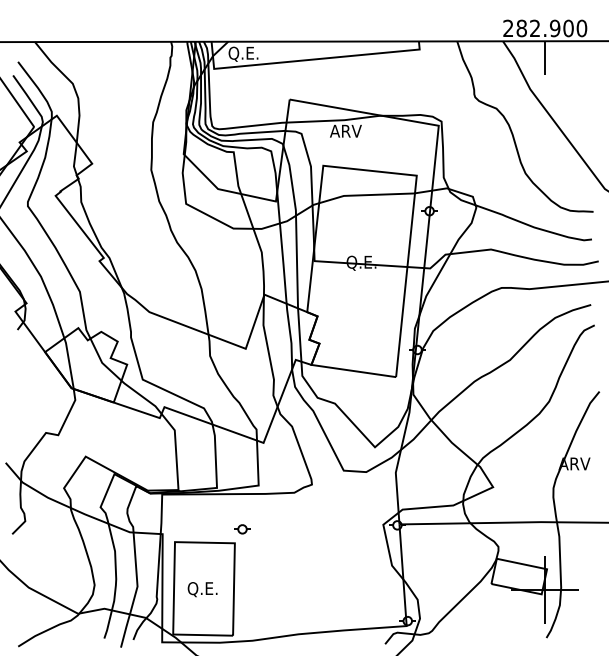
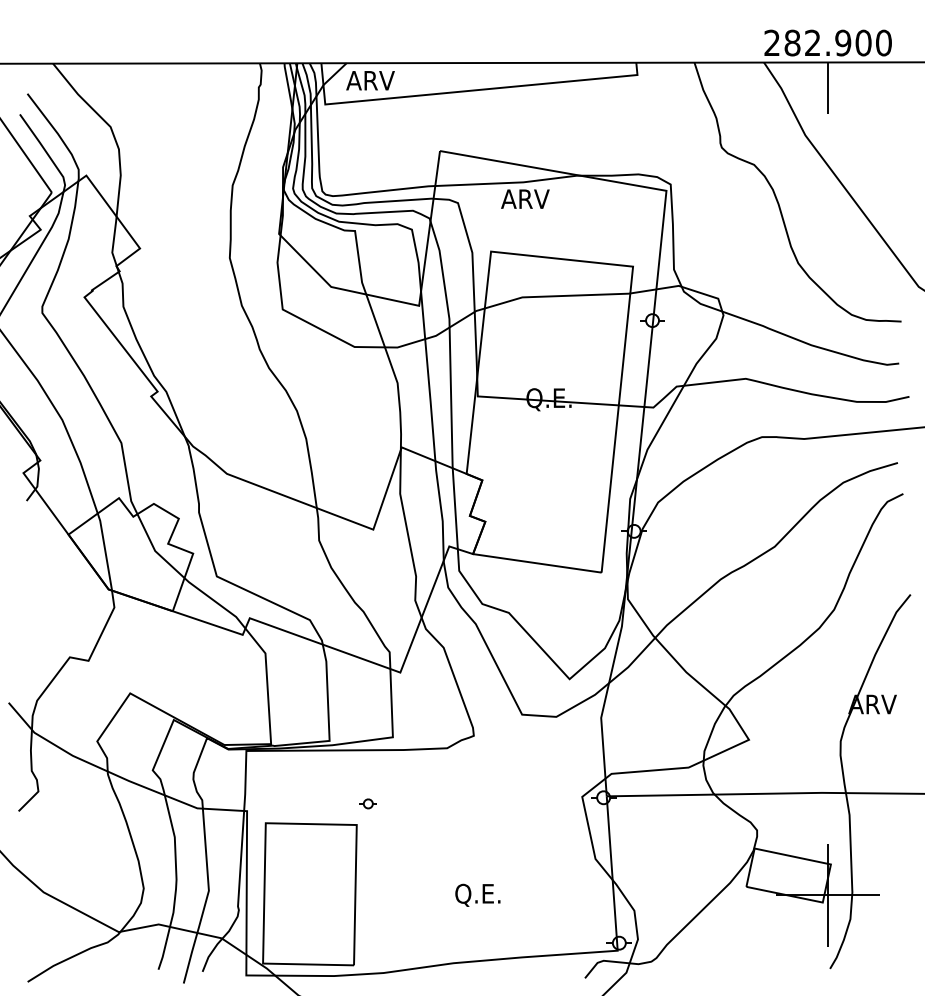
text: (243, 53) -> (369, 81), Q.E. -> ARV
part: (242, 529) -> (368, 804), size x0.7
text: (202, 589) -> (477, 895), moved

